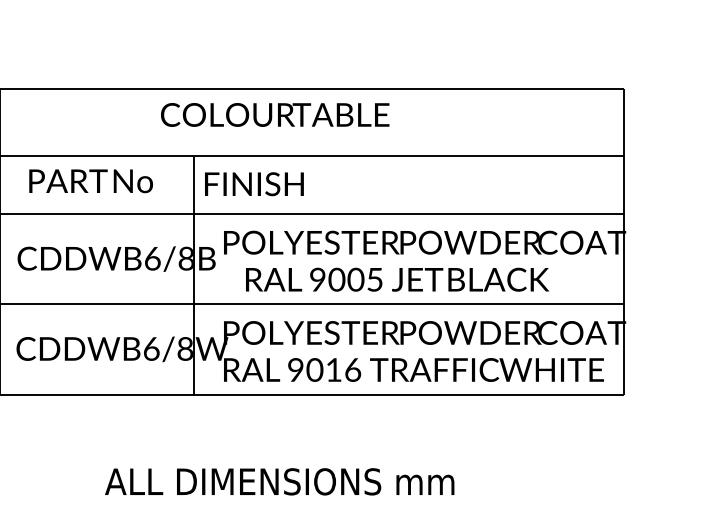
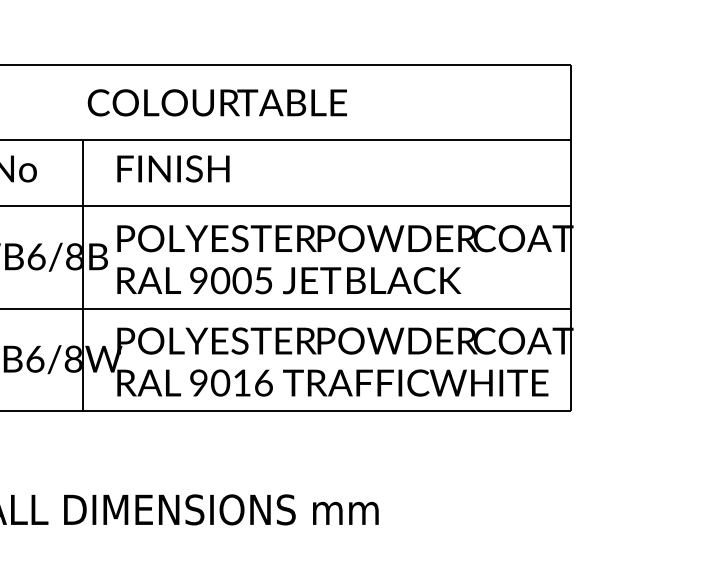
text: (275, 114) -> (217, 102), moved
text: (254, 184) -> (173, 169), moved
text: (397, 279) -> (289, 280), moved

